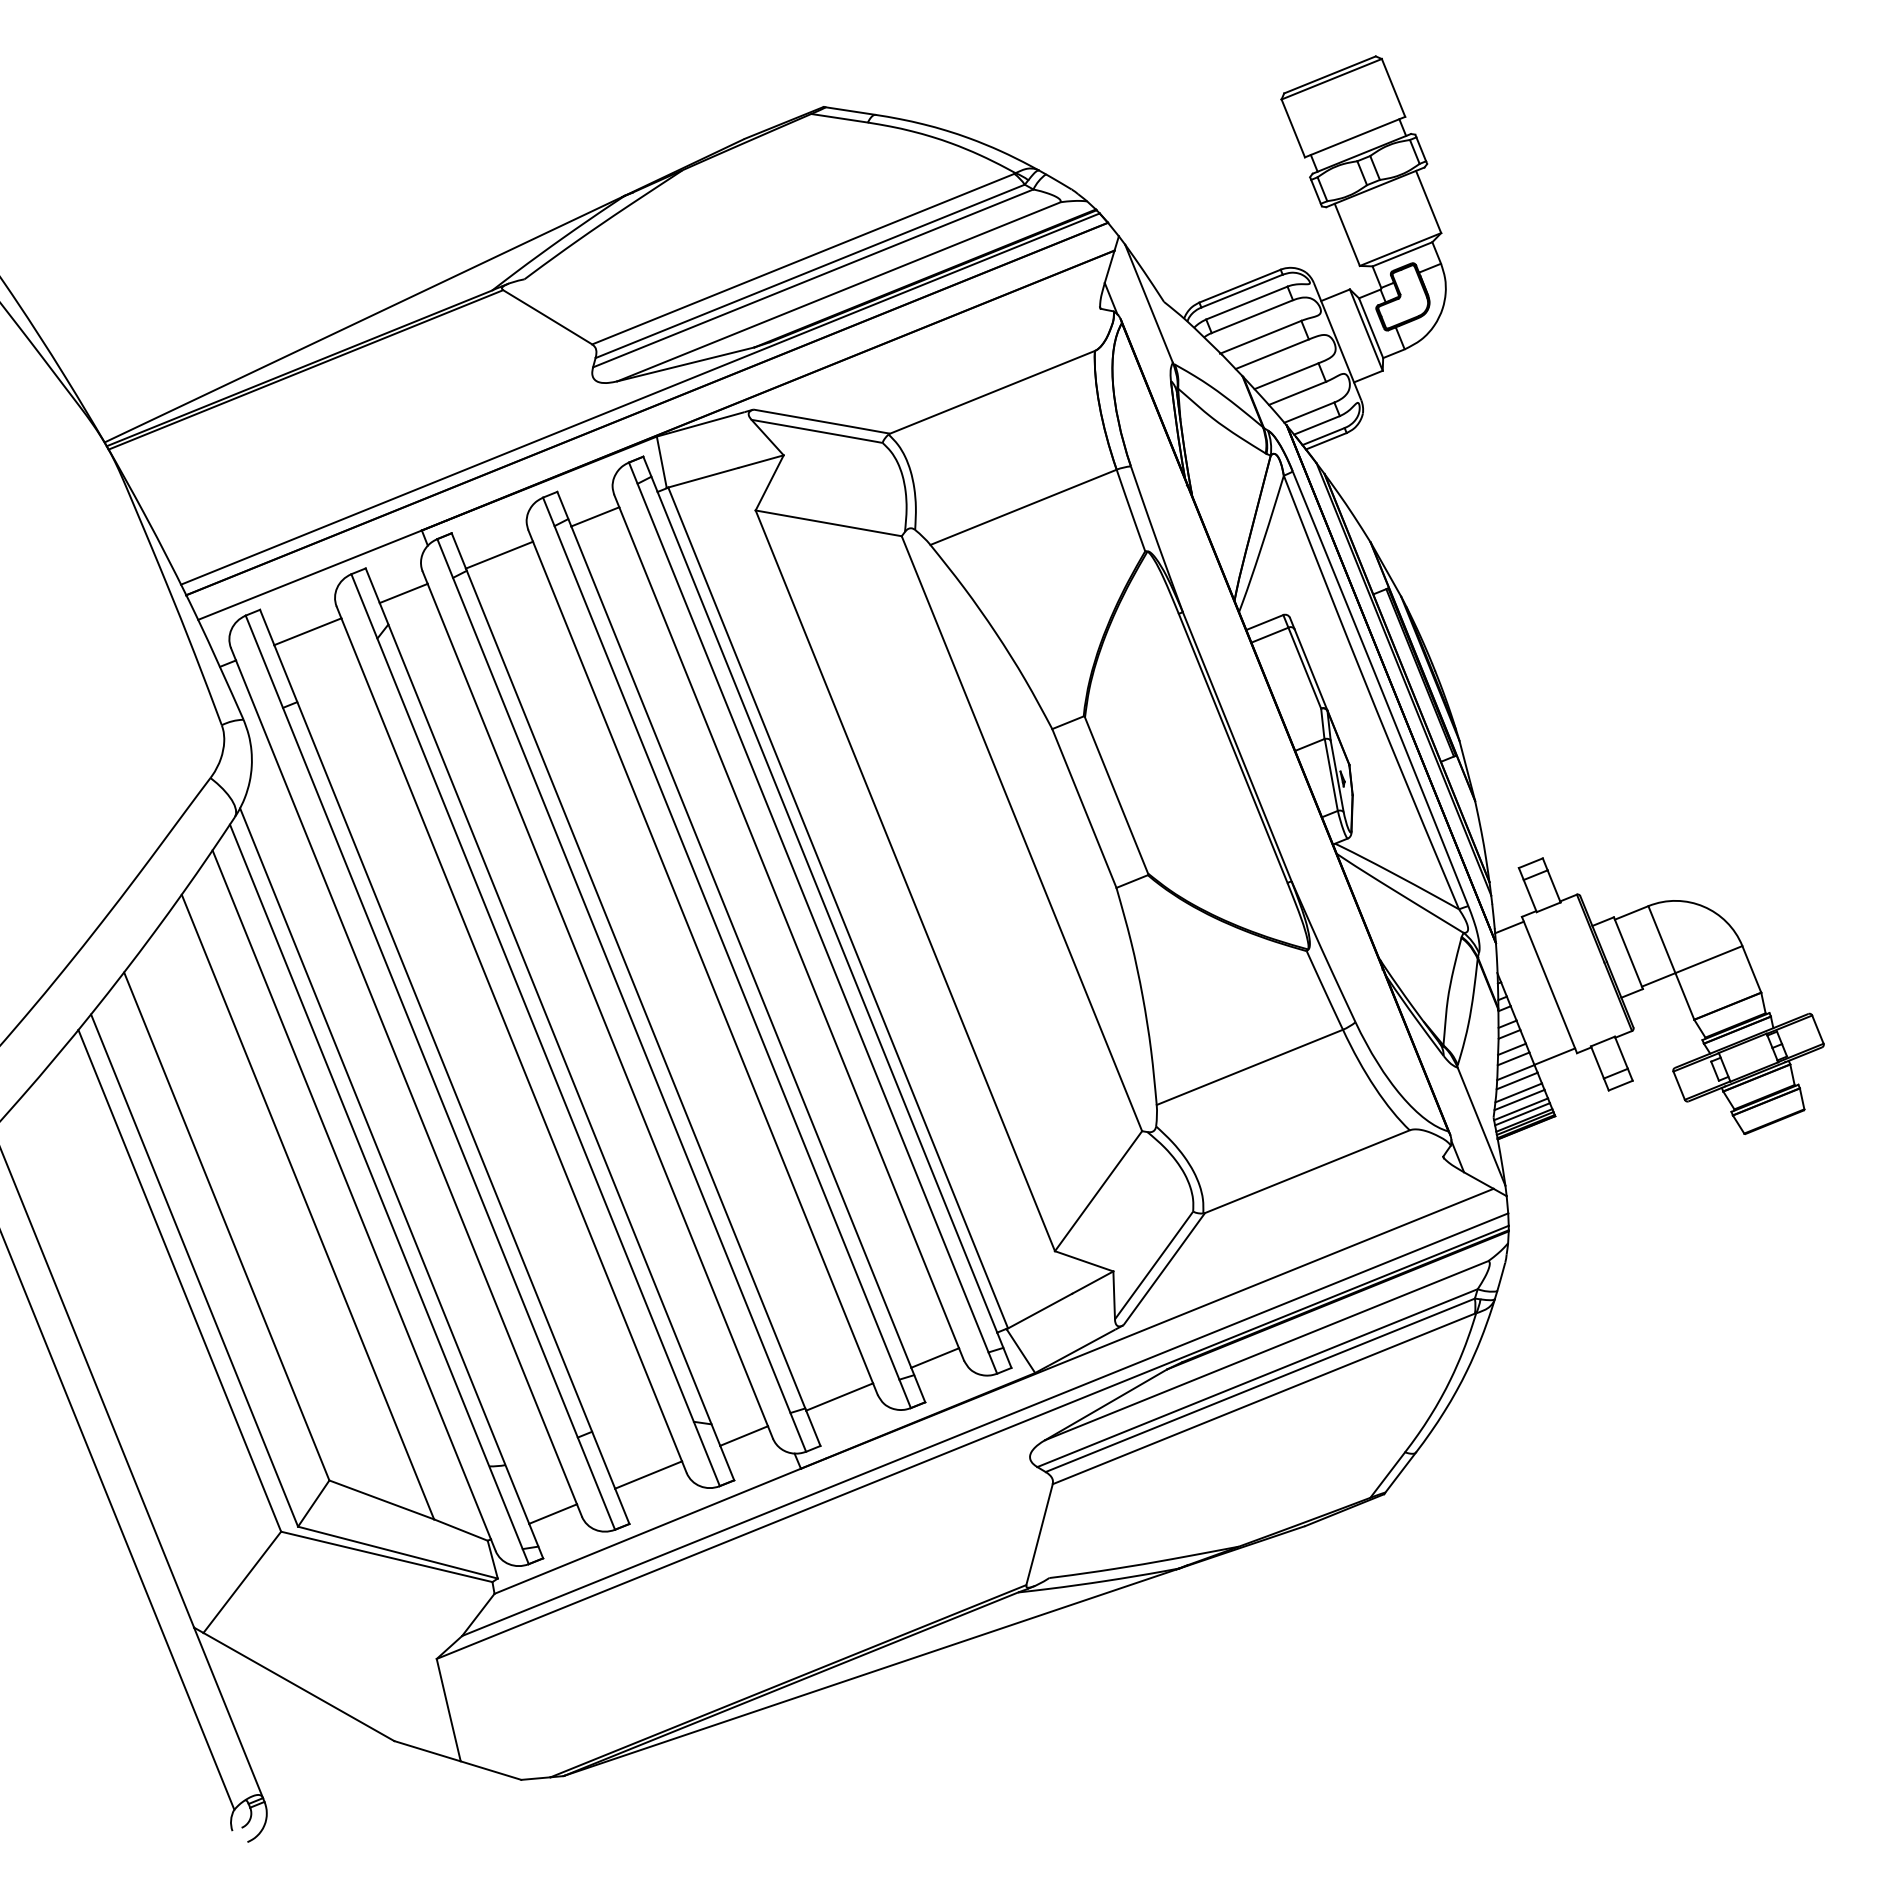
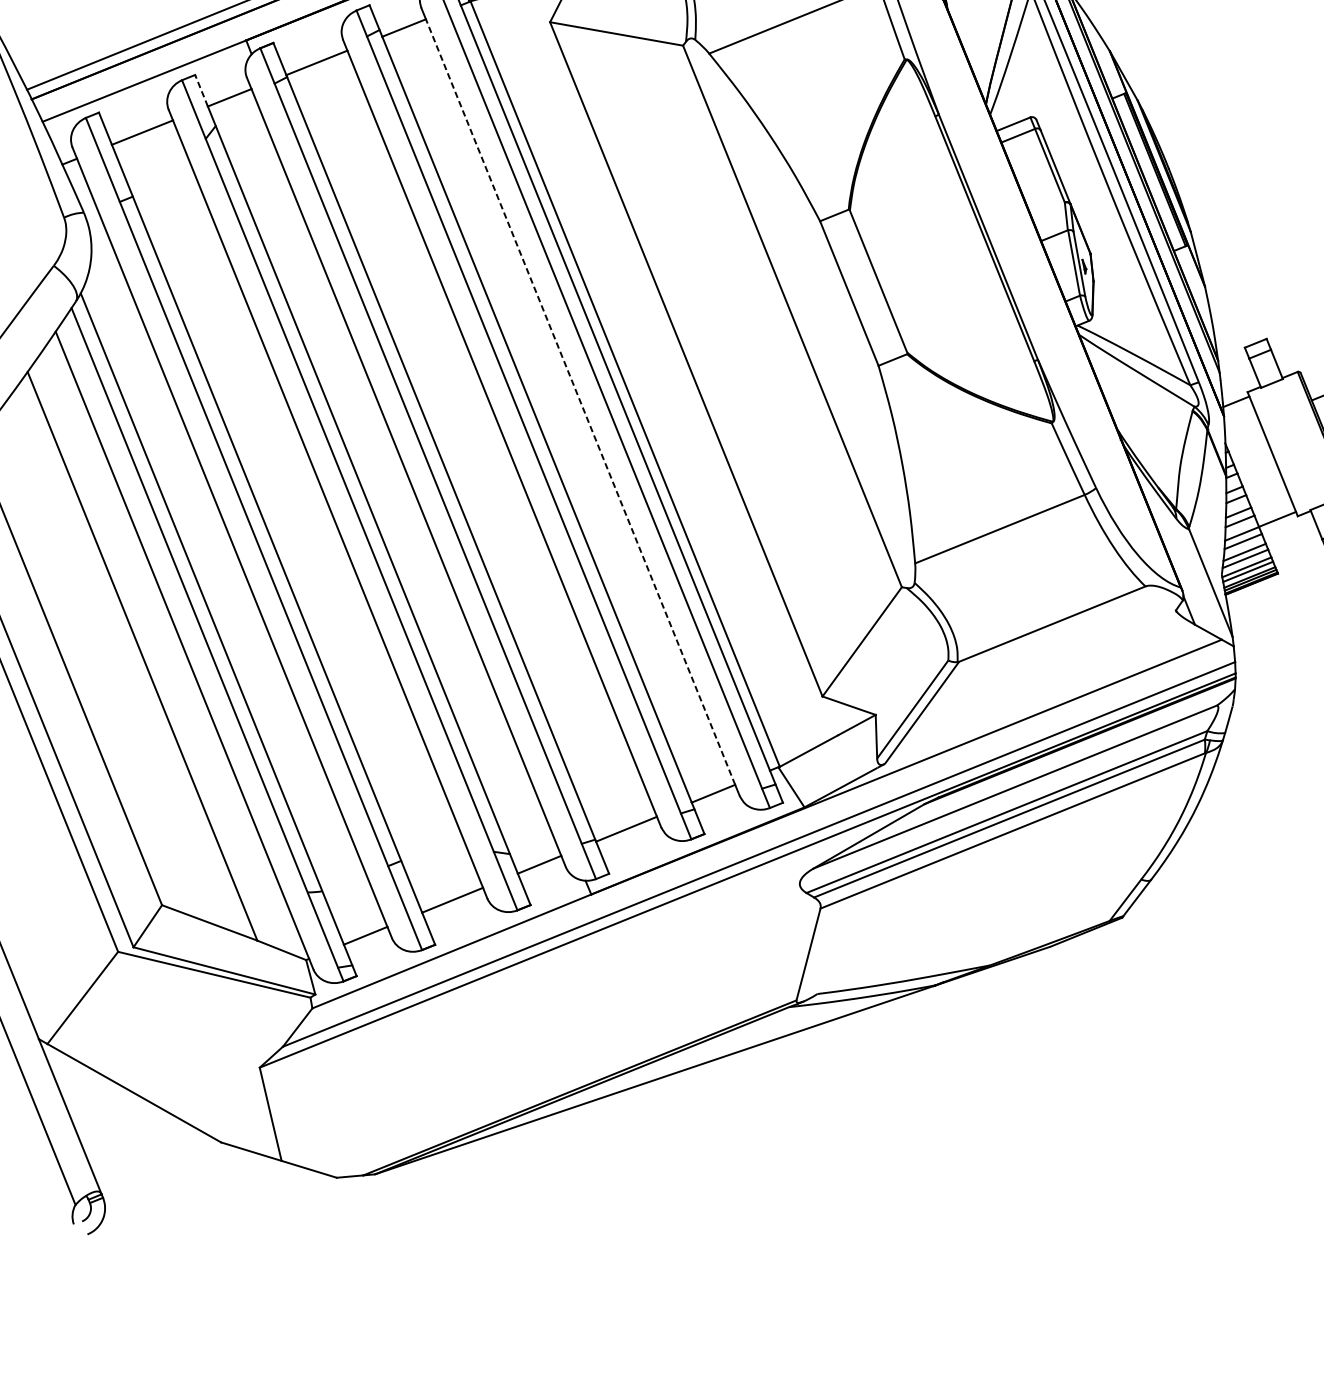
line: (372, 585) -> (201, 90), solid -> dashed
line: (788, 927) -> (579, 401), solid -> dashed

